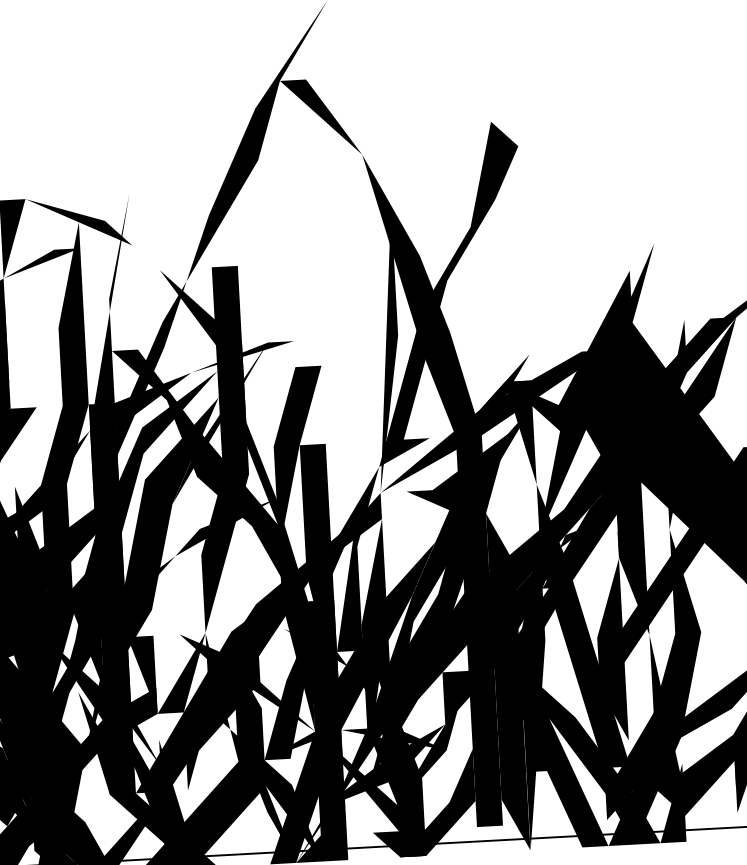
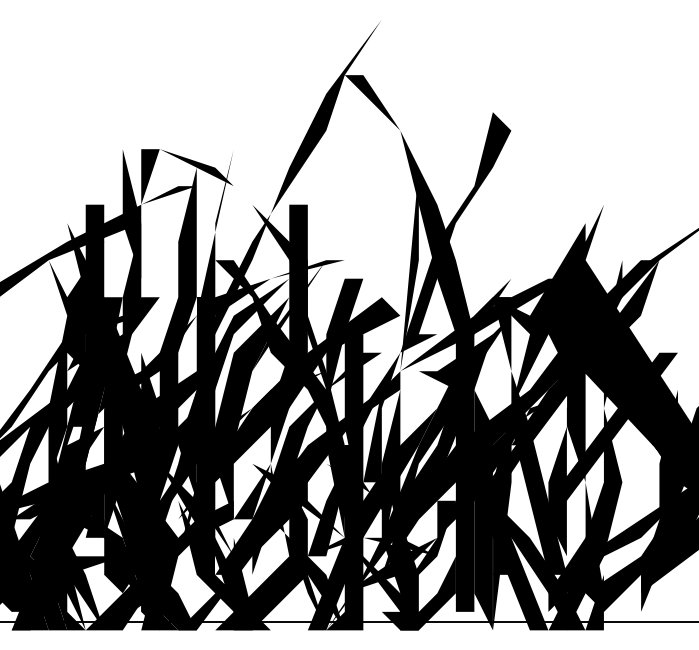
fill: (227, 553) -> (289, 408), added
fill: (267, 589) -> (316, 435), added

